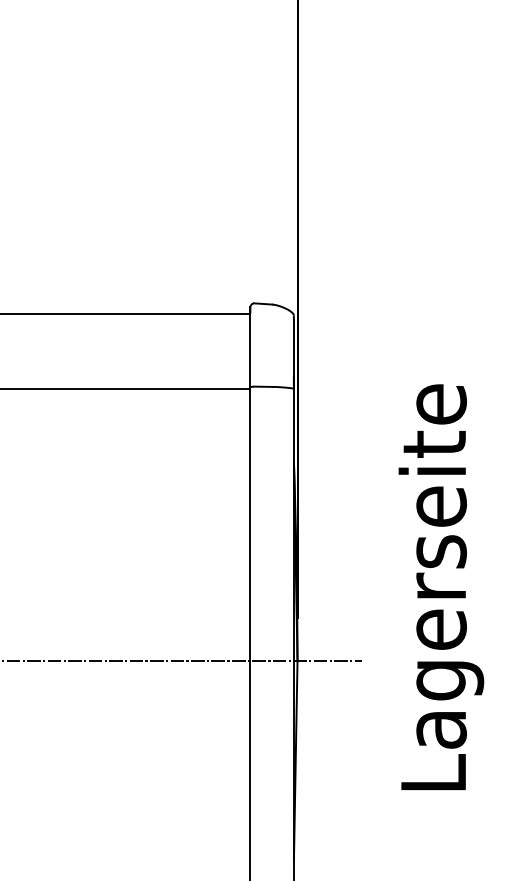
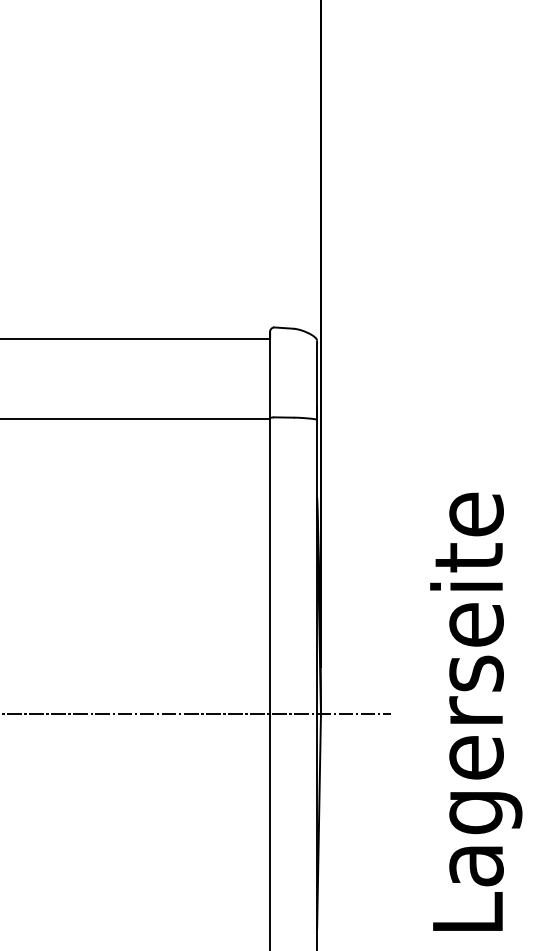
text: (441, 586) -> (476, 711), moved

